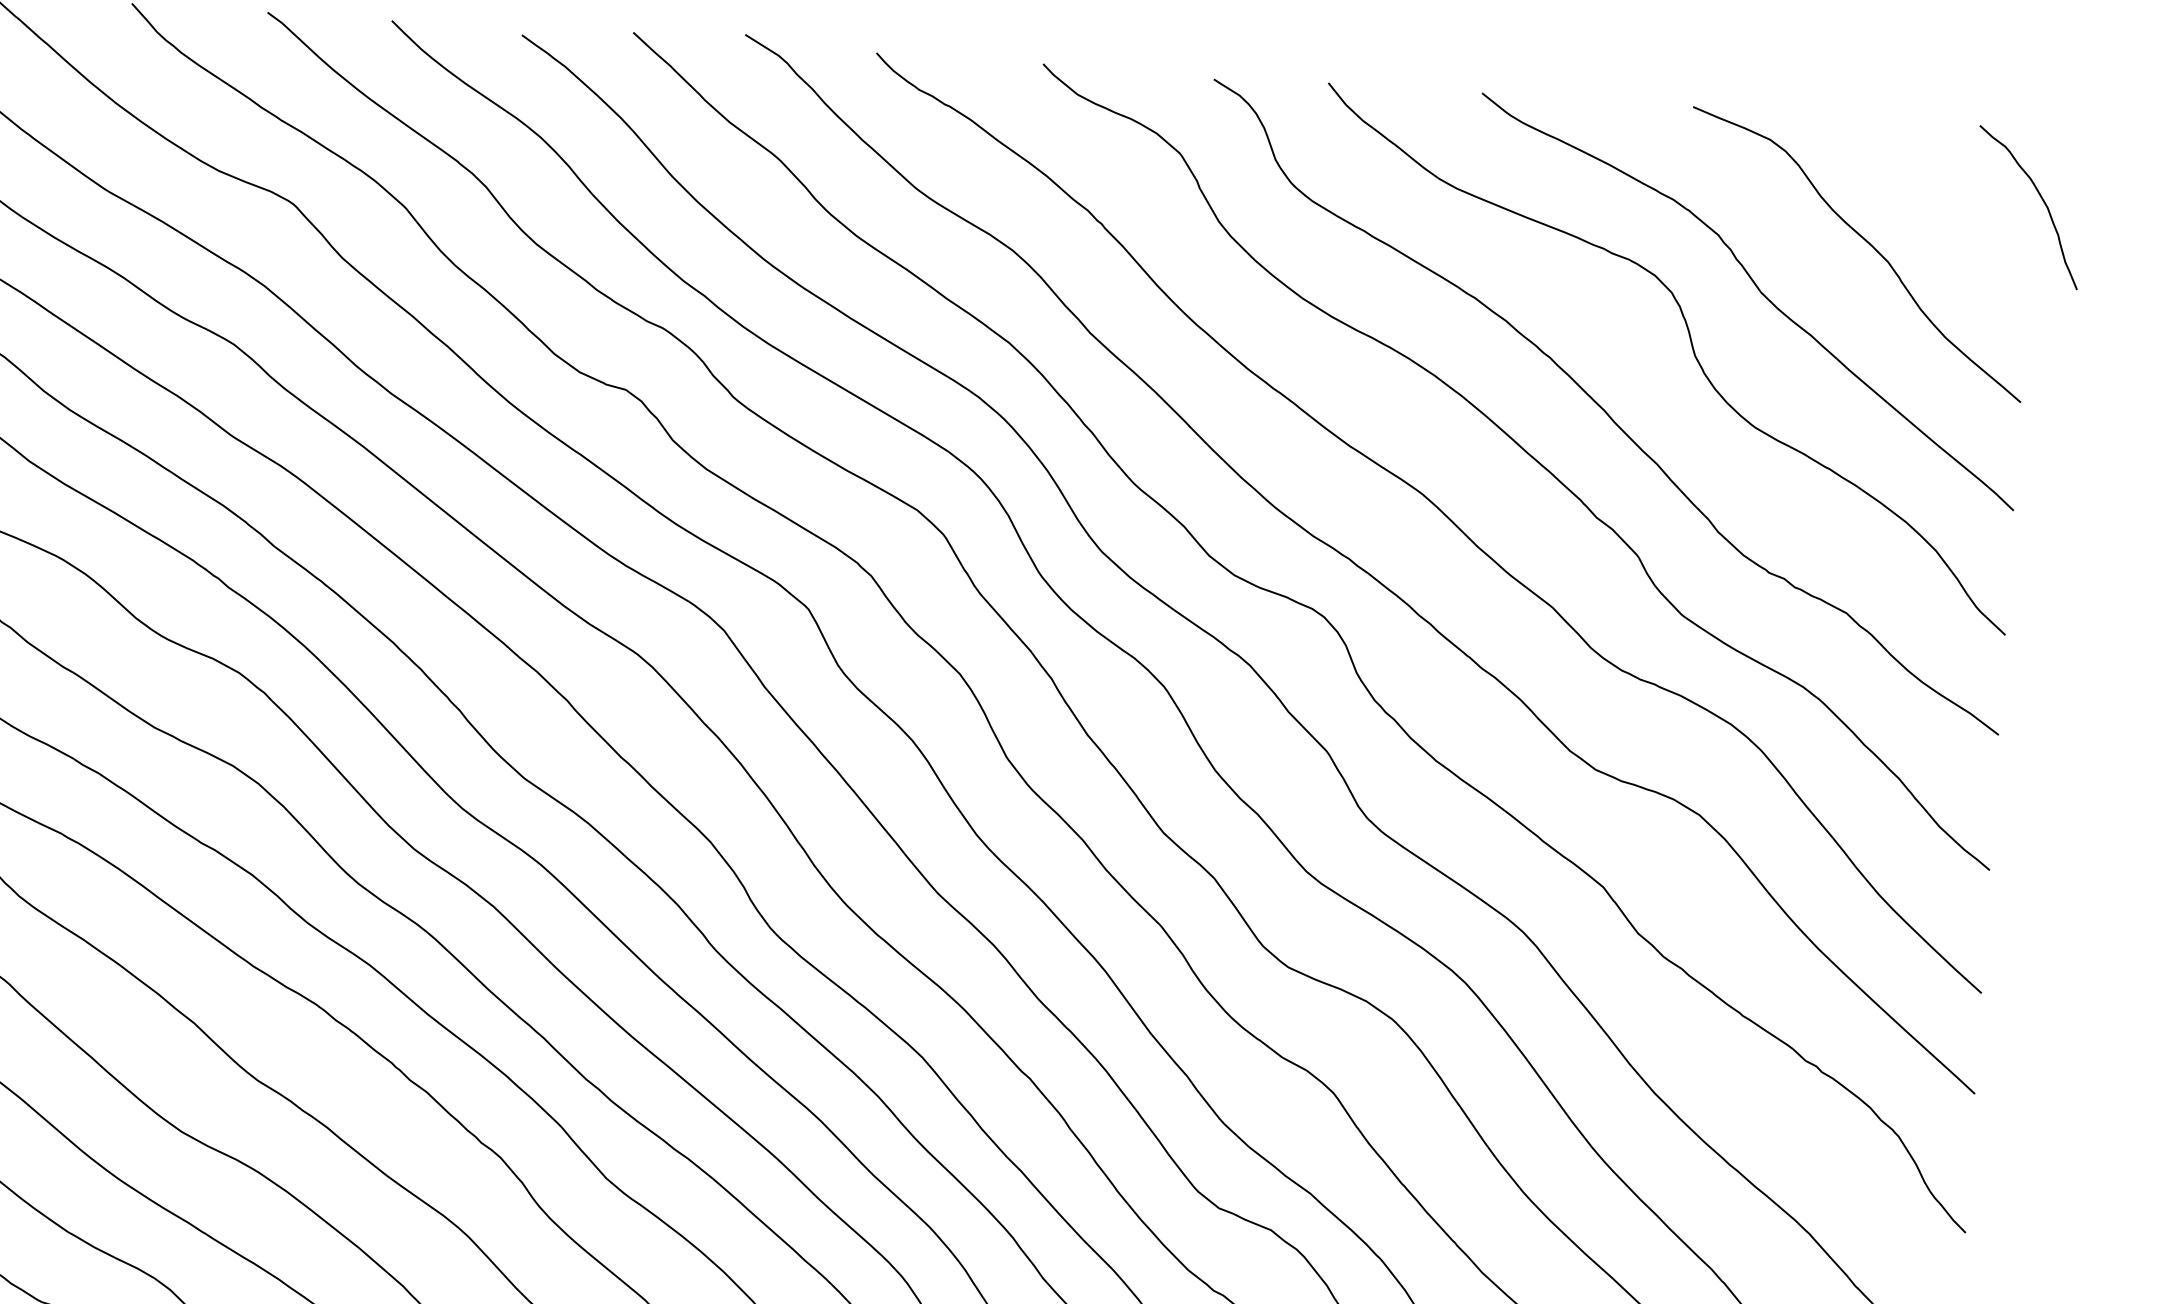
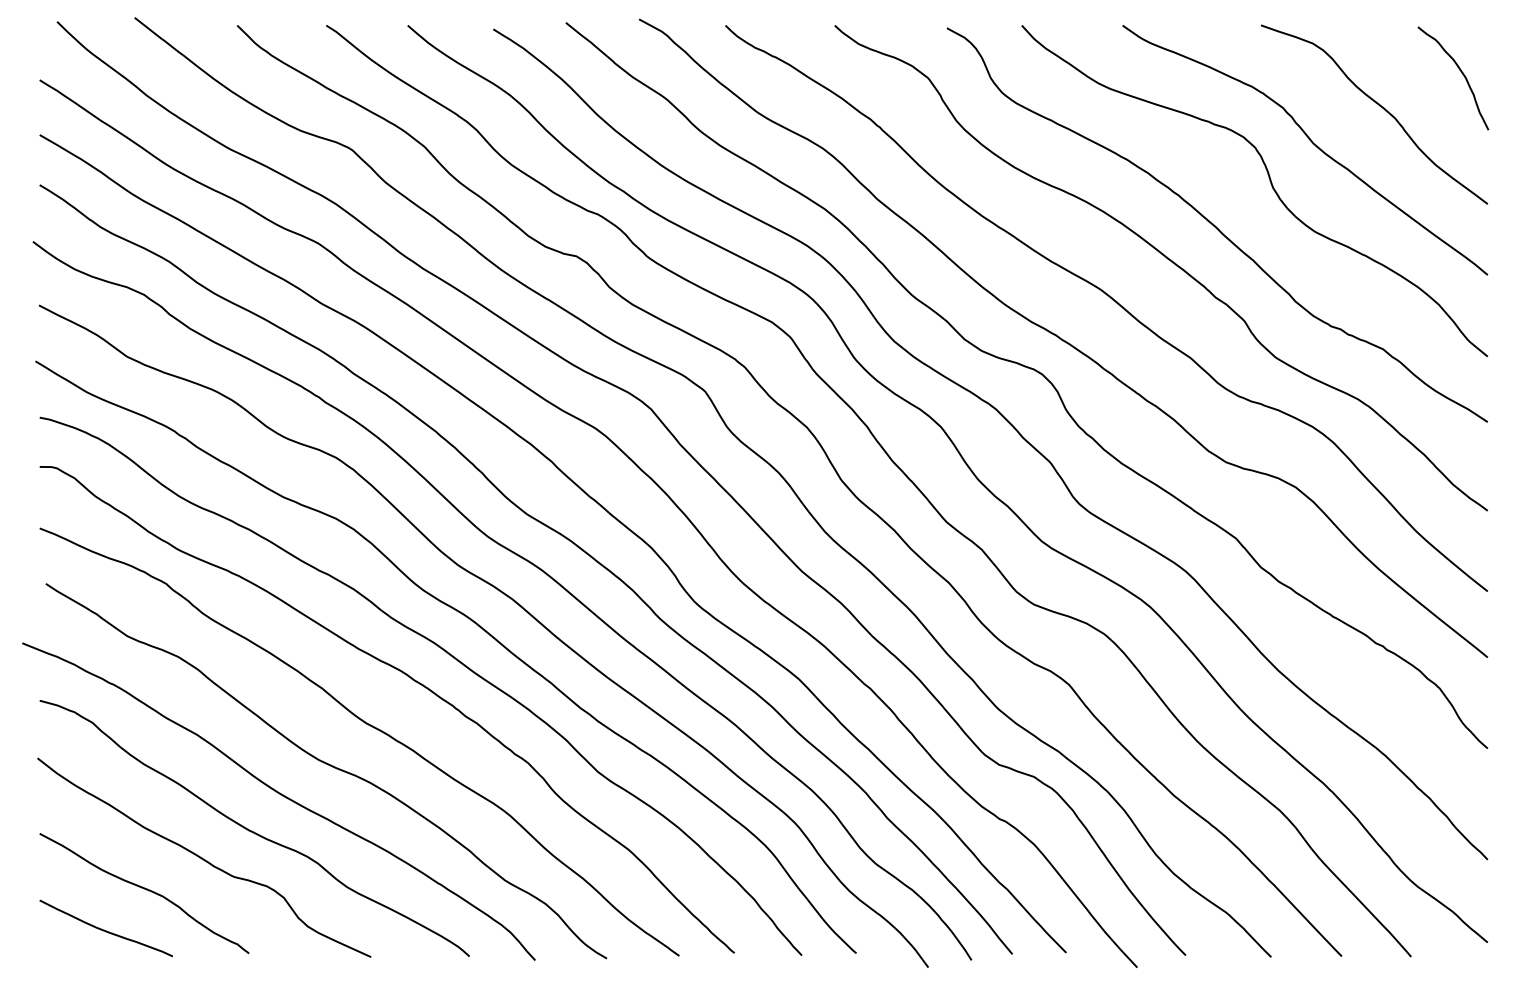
curve: (2041, 200) -> (1461, 73), moved

